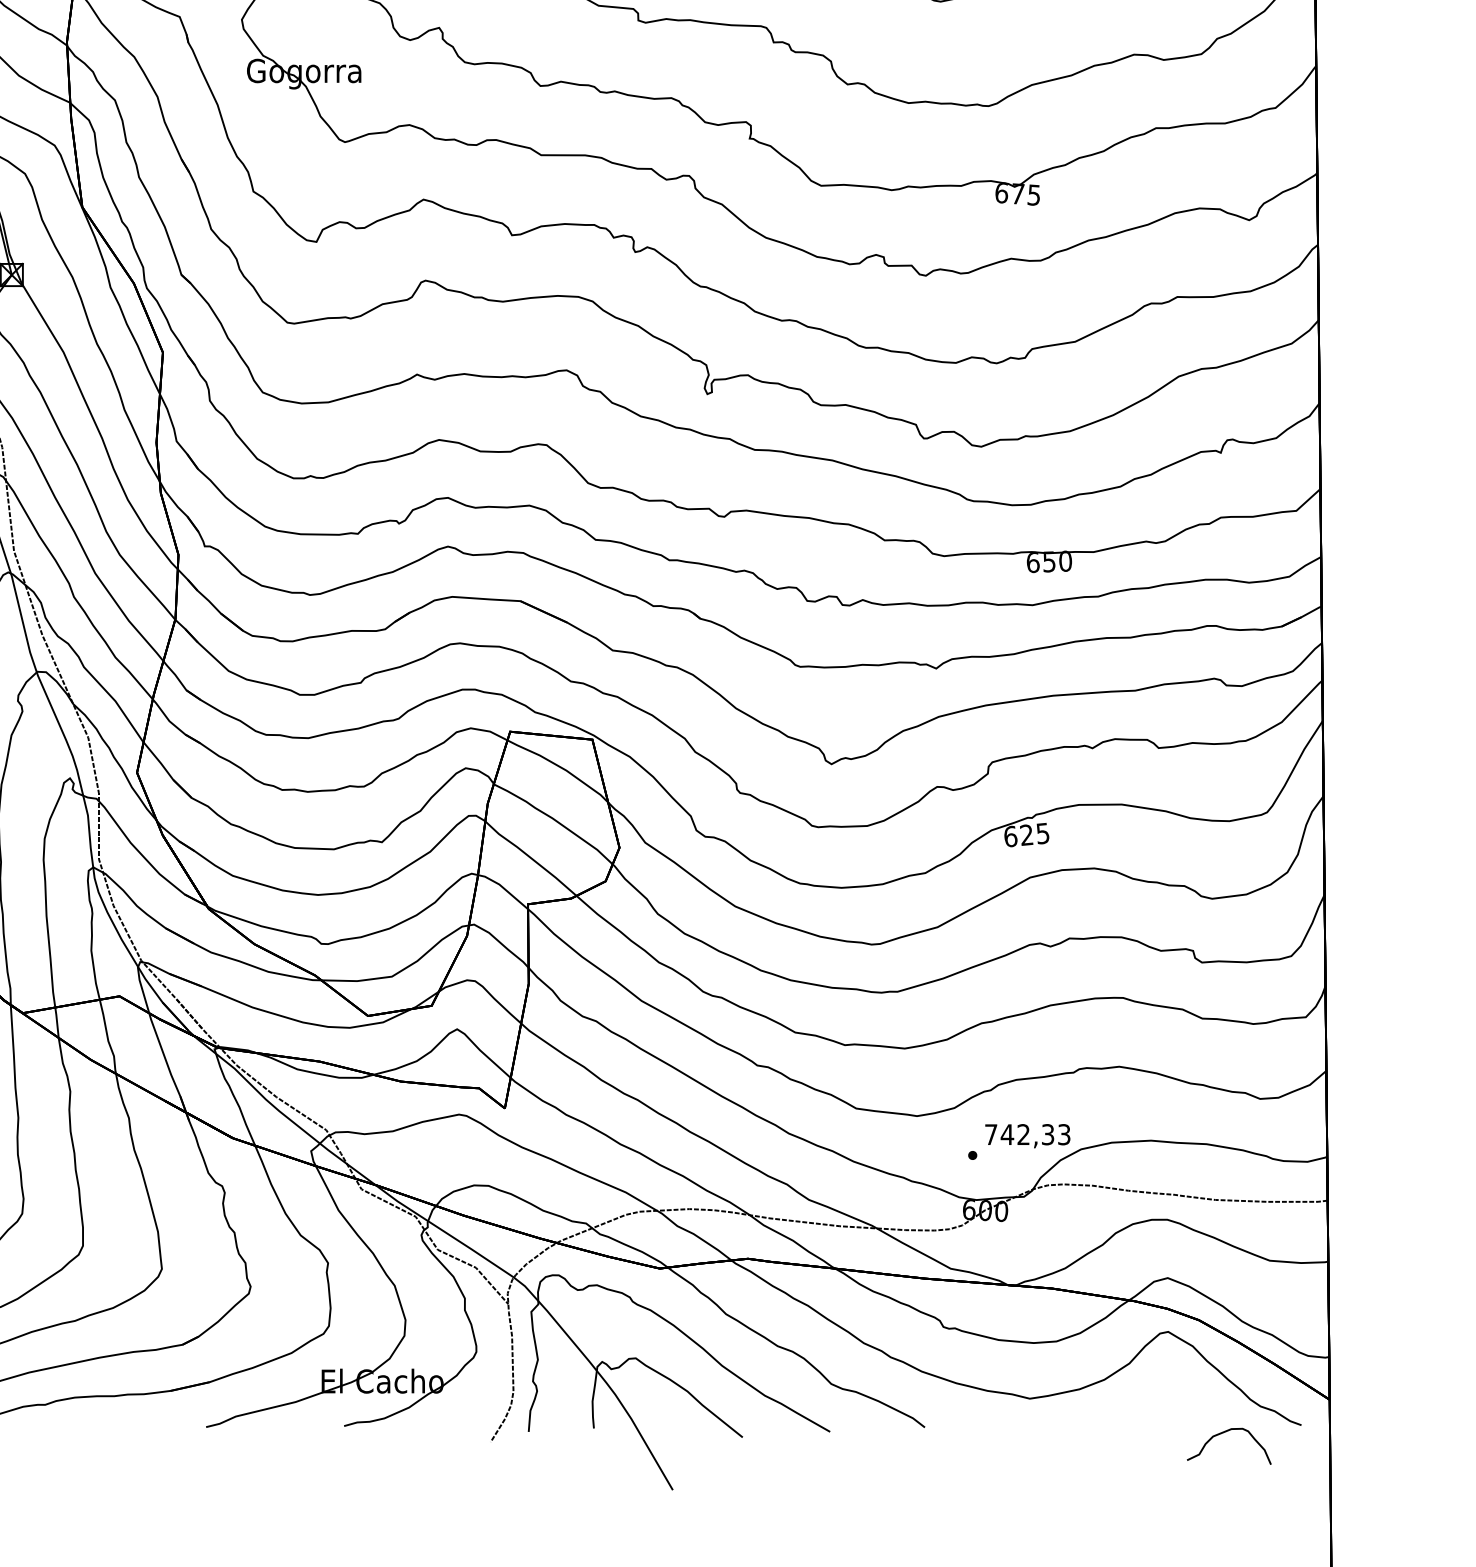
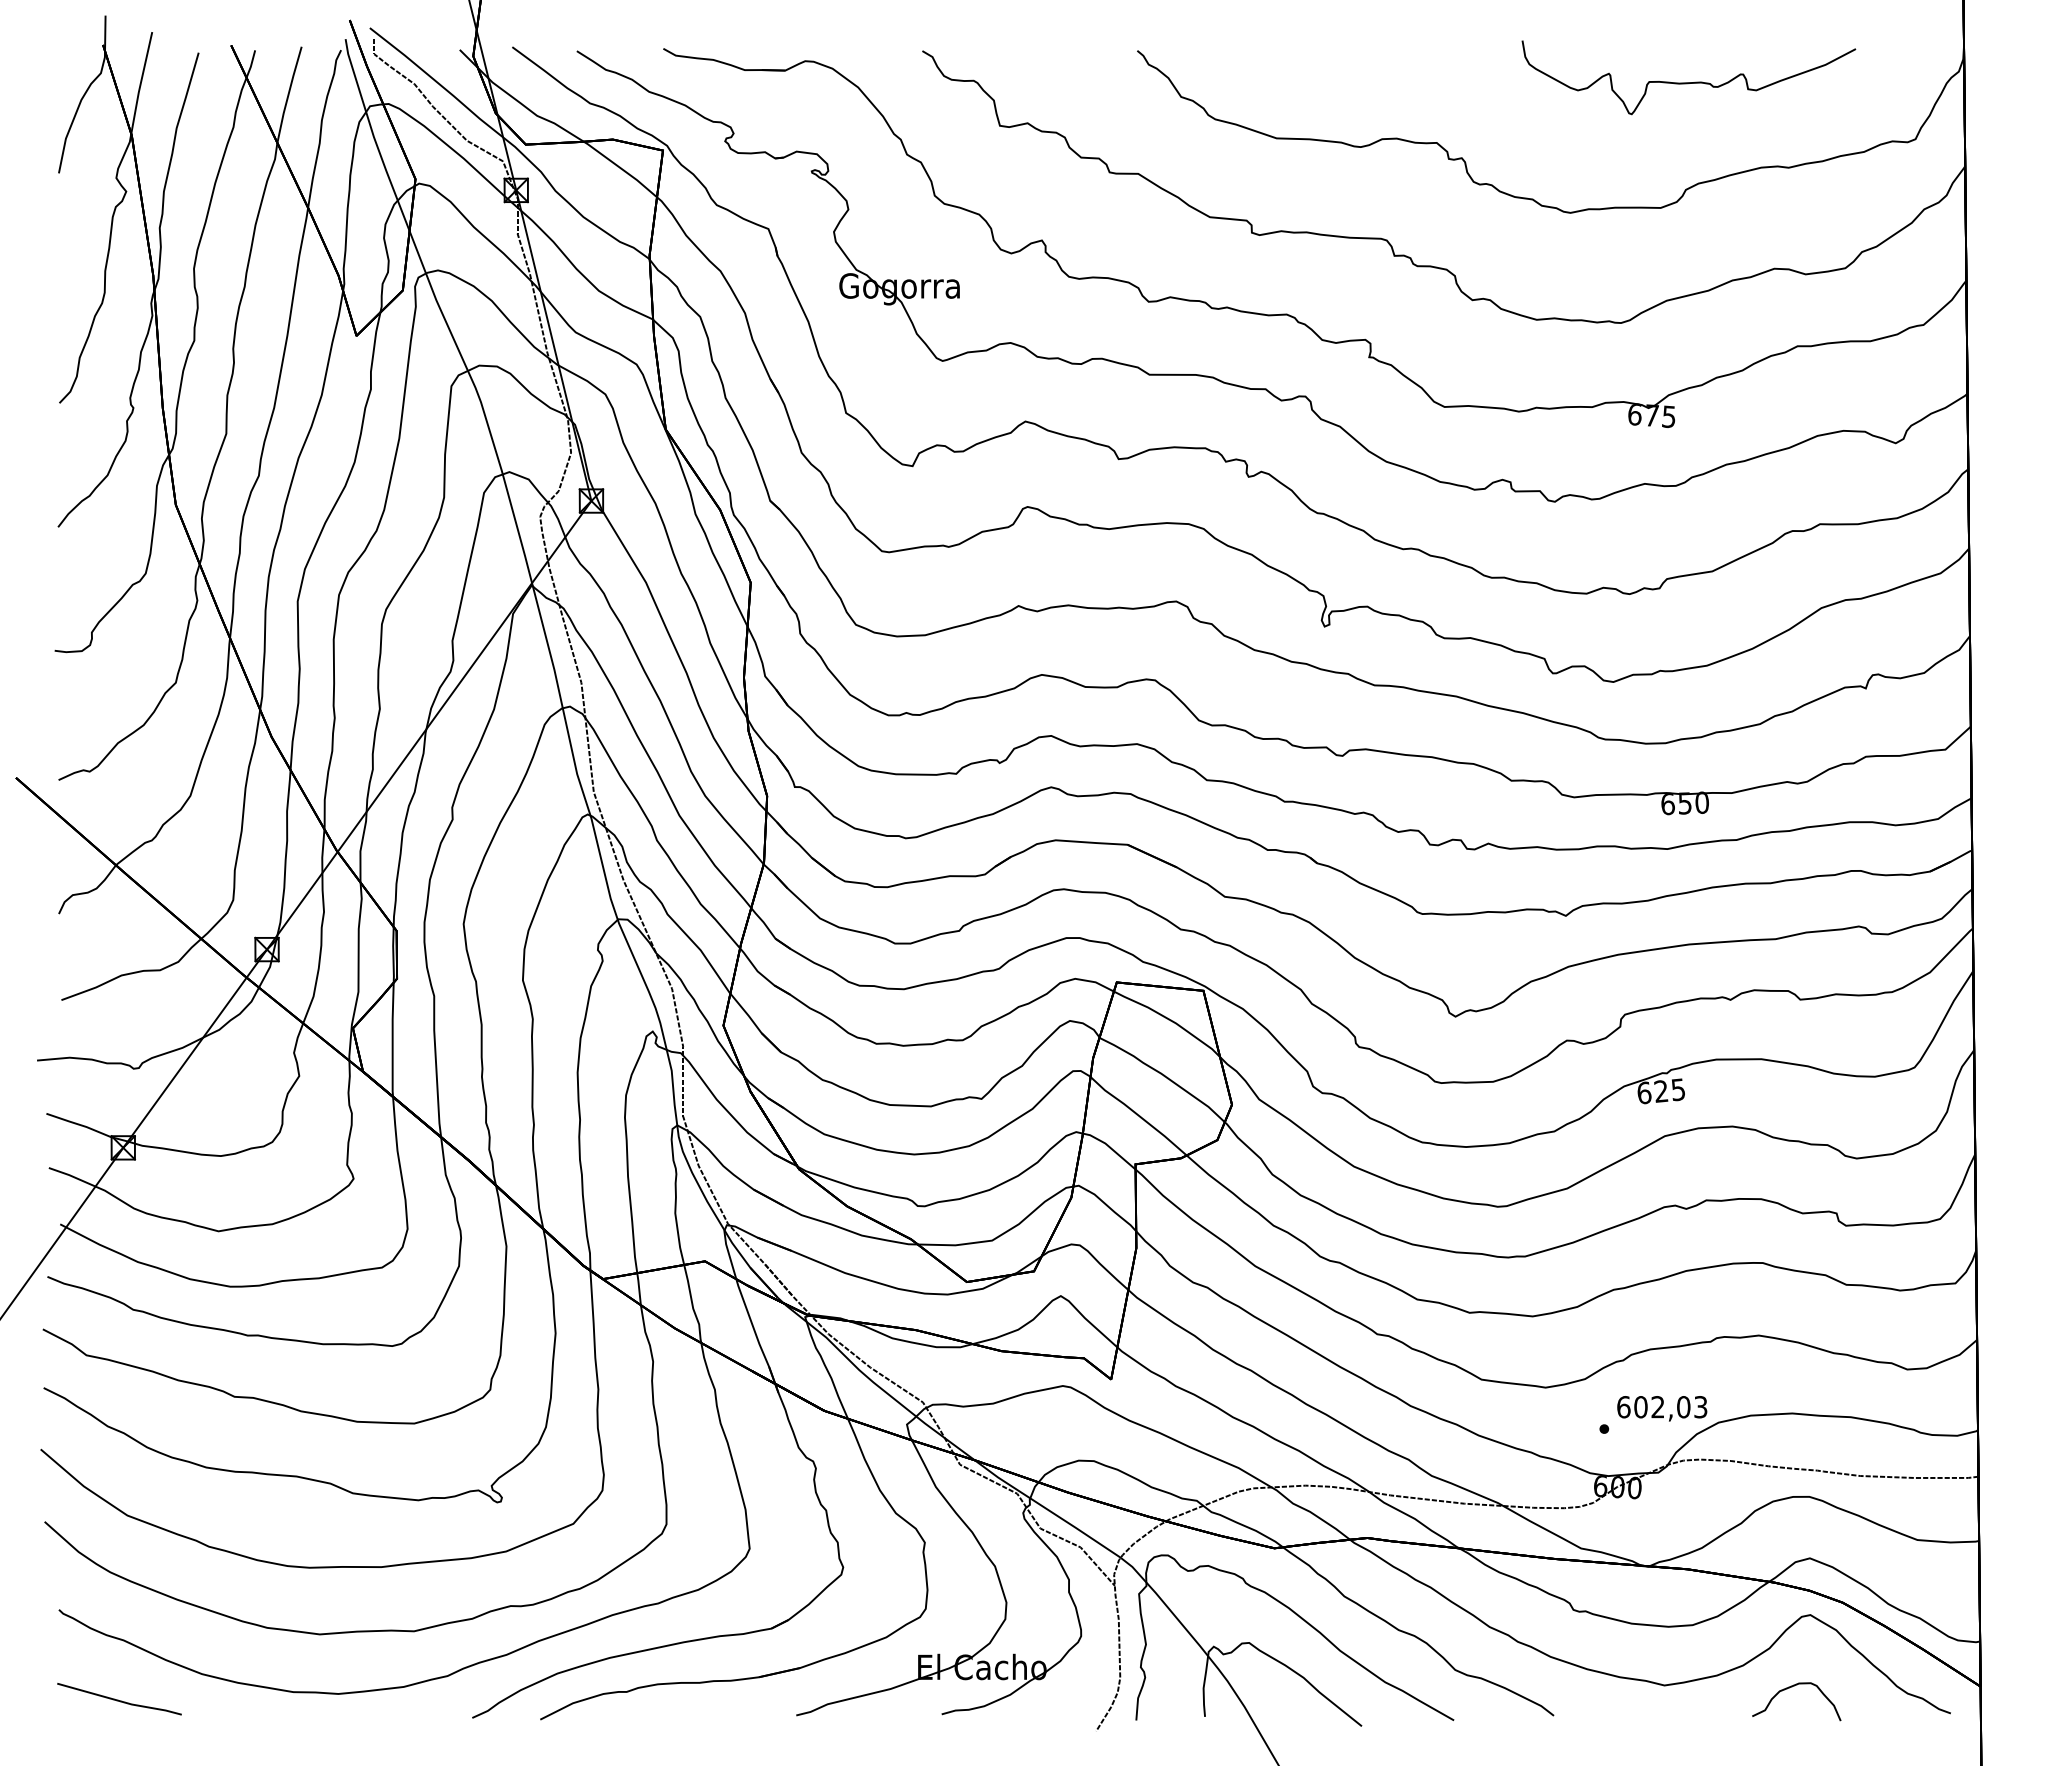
text: (1019, 1134) -> (1653, 1407), 742,33 -> 602,03
curve: (1225, 1432) -> (1792, 1687), moved

